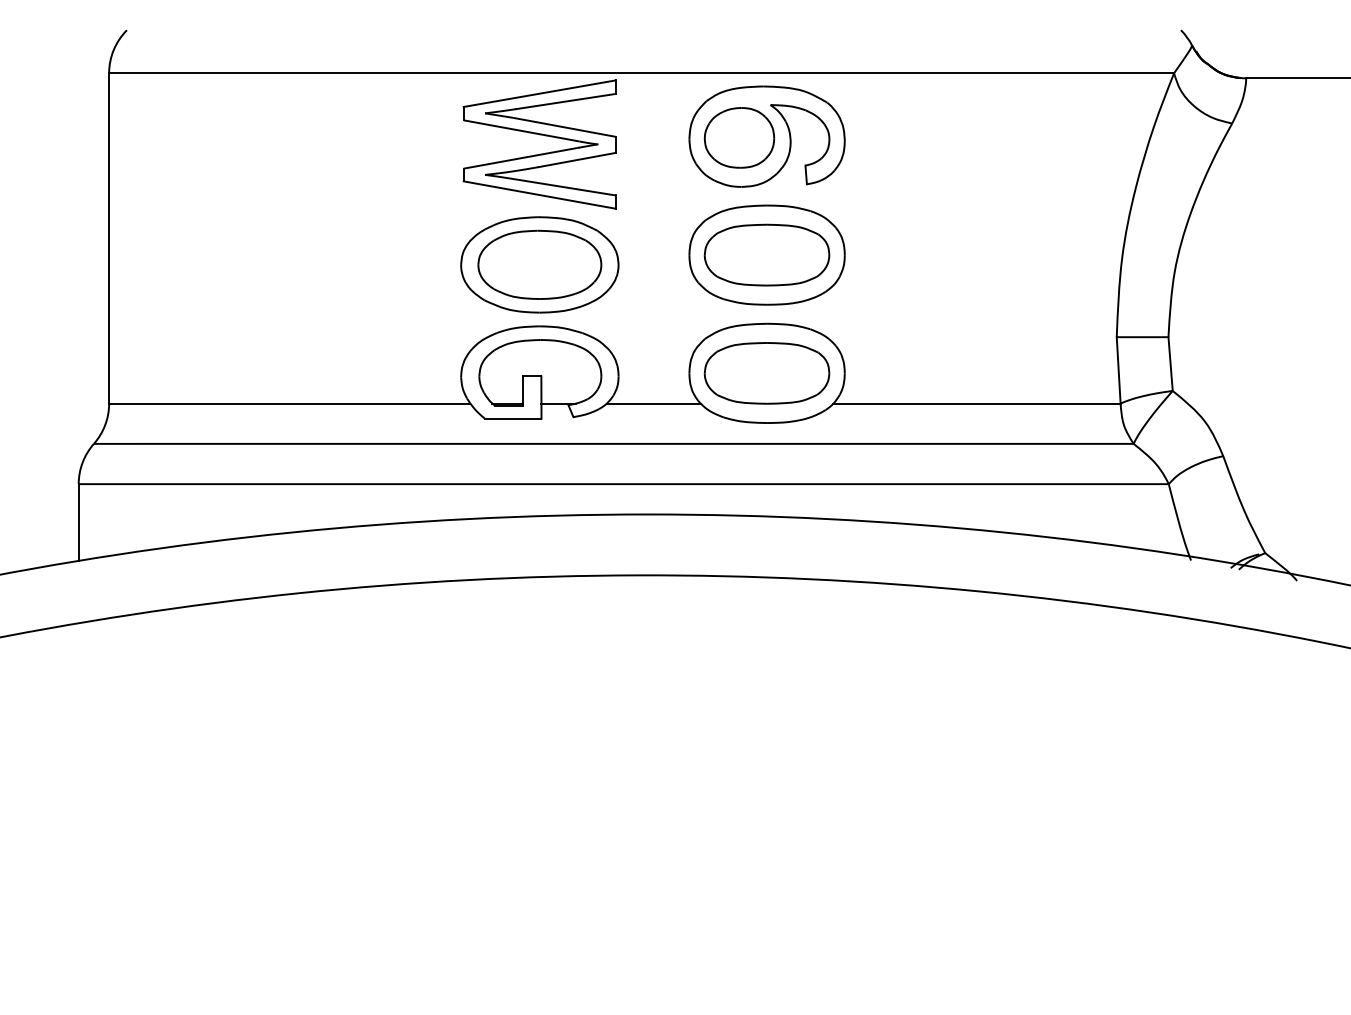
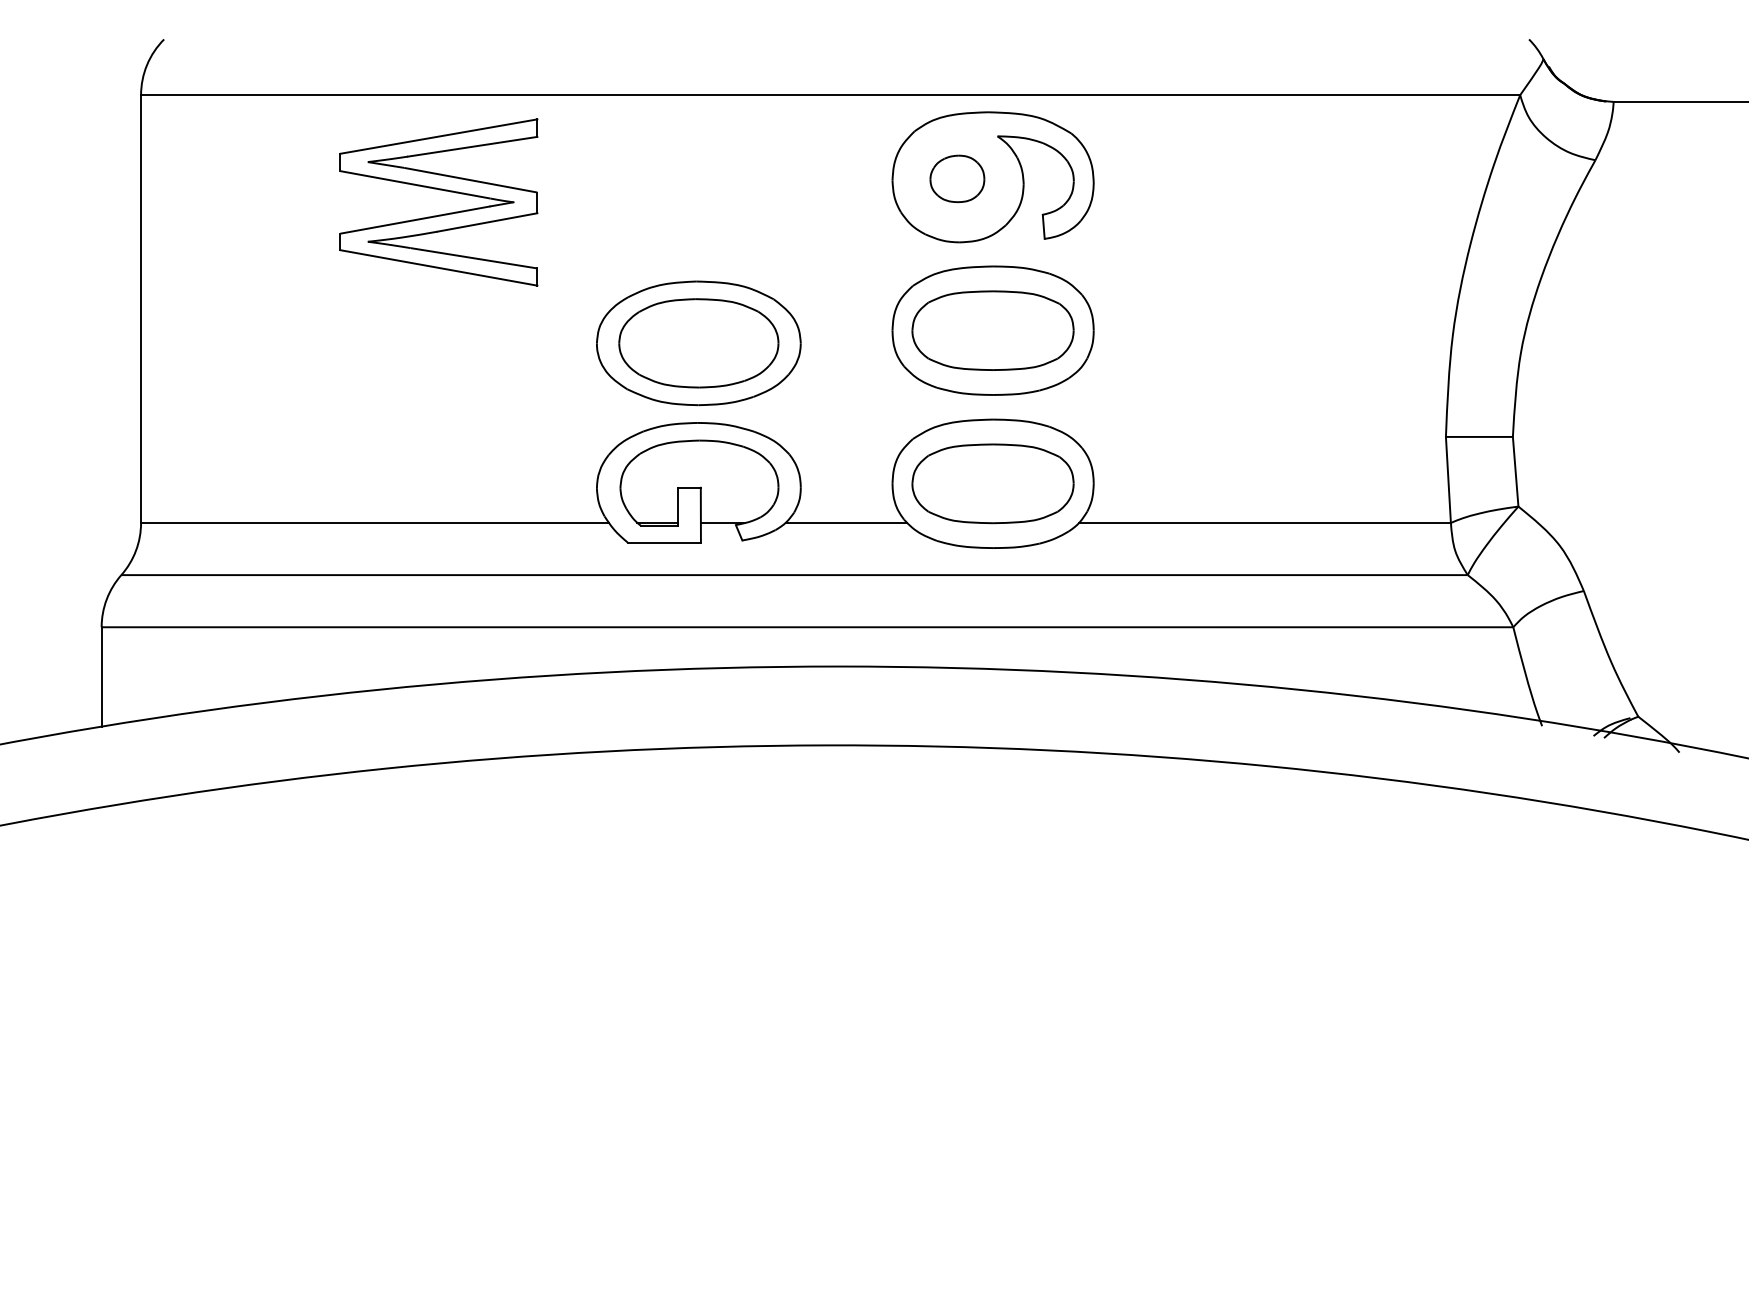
part: (739, 137) -> (957, 178), size x0.6
part: (539, 153) -> (438, 214), moved

